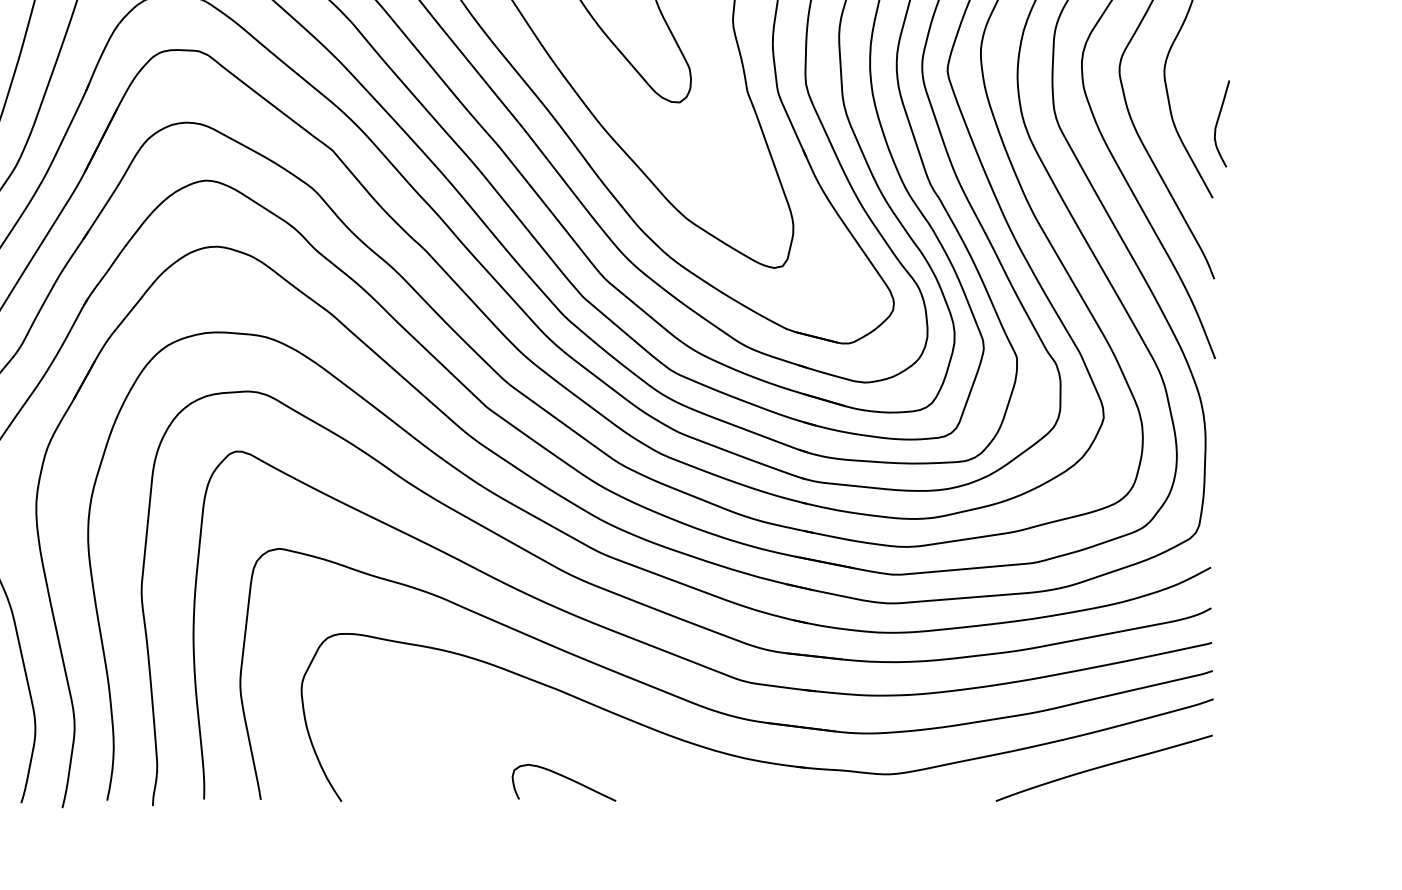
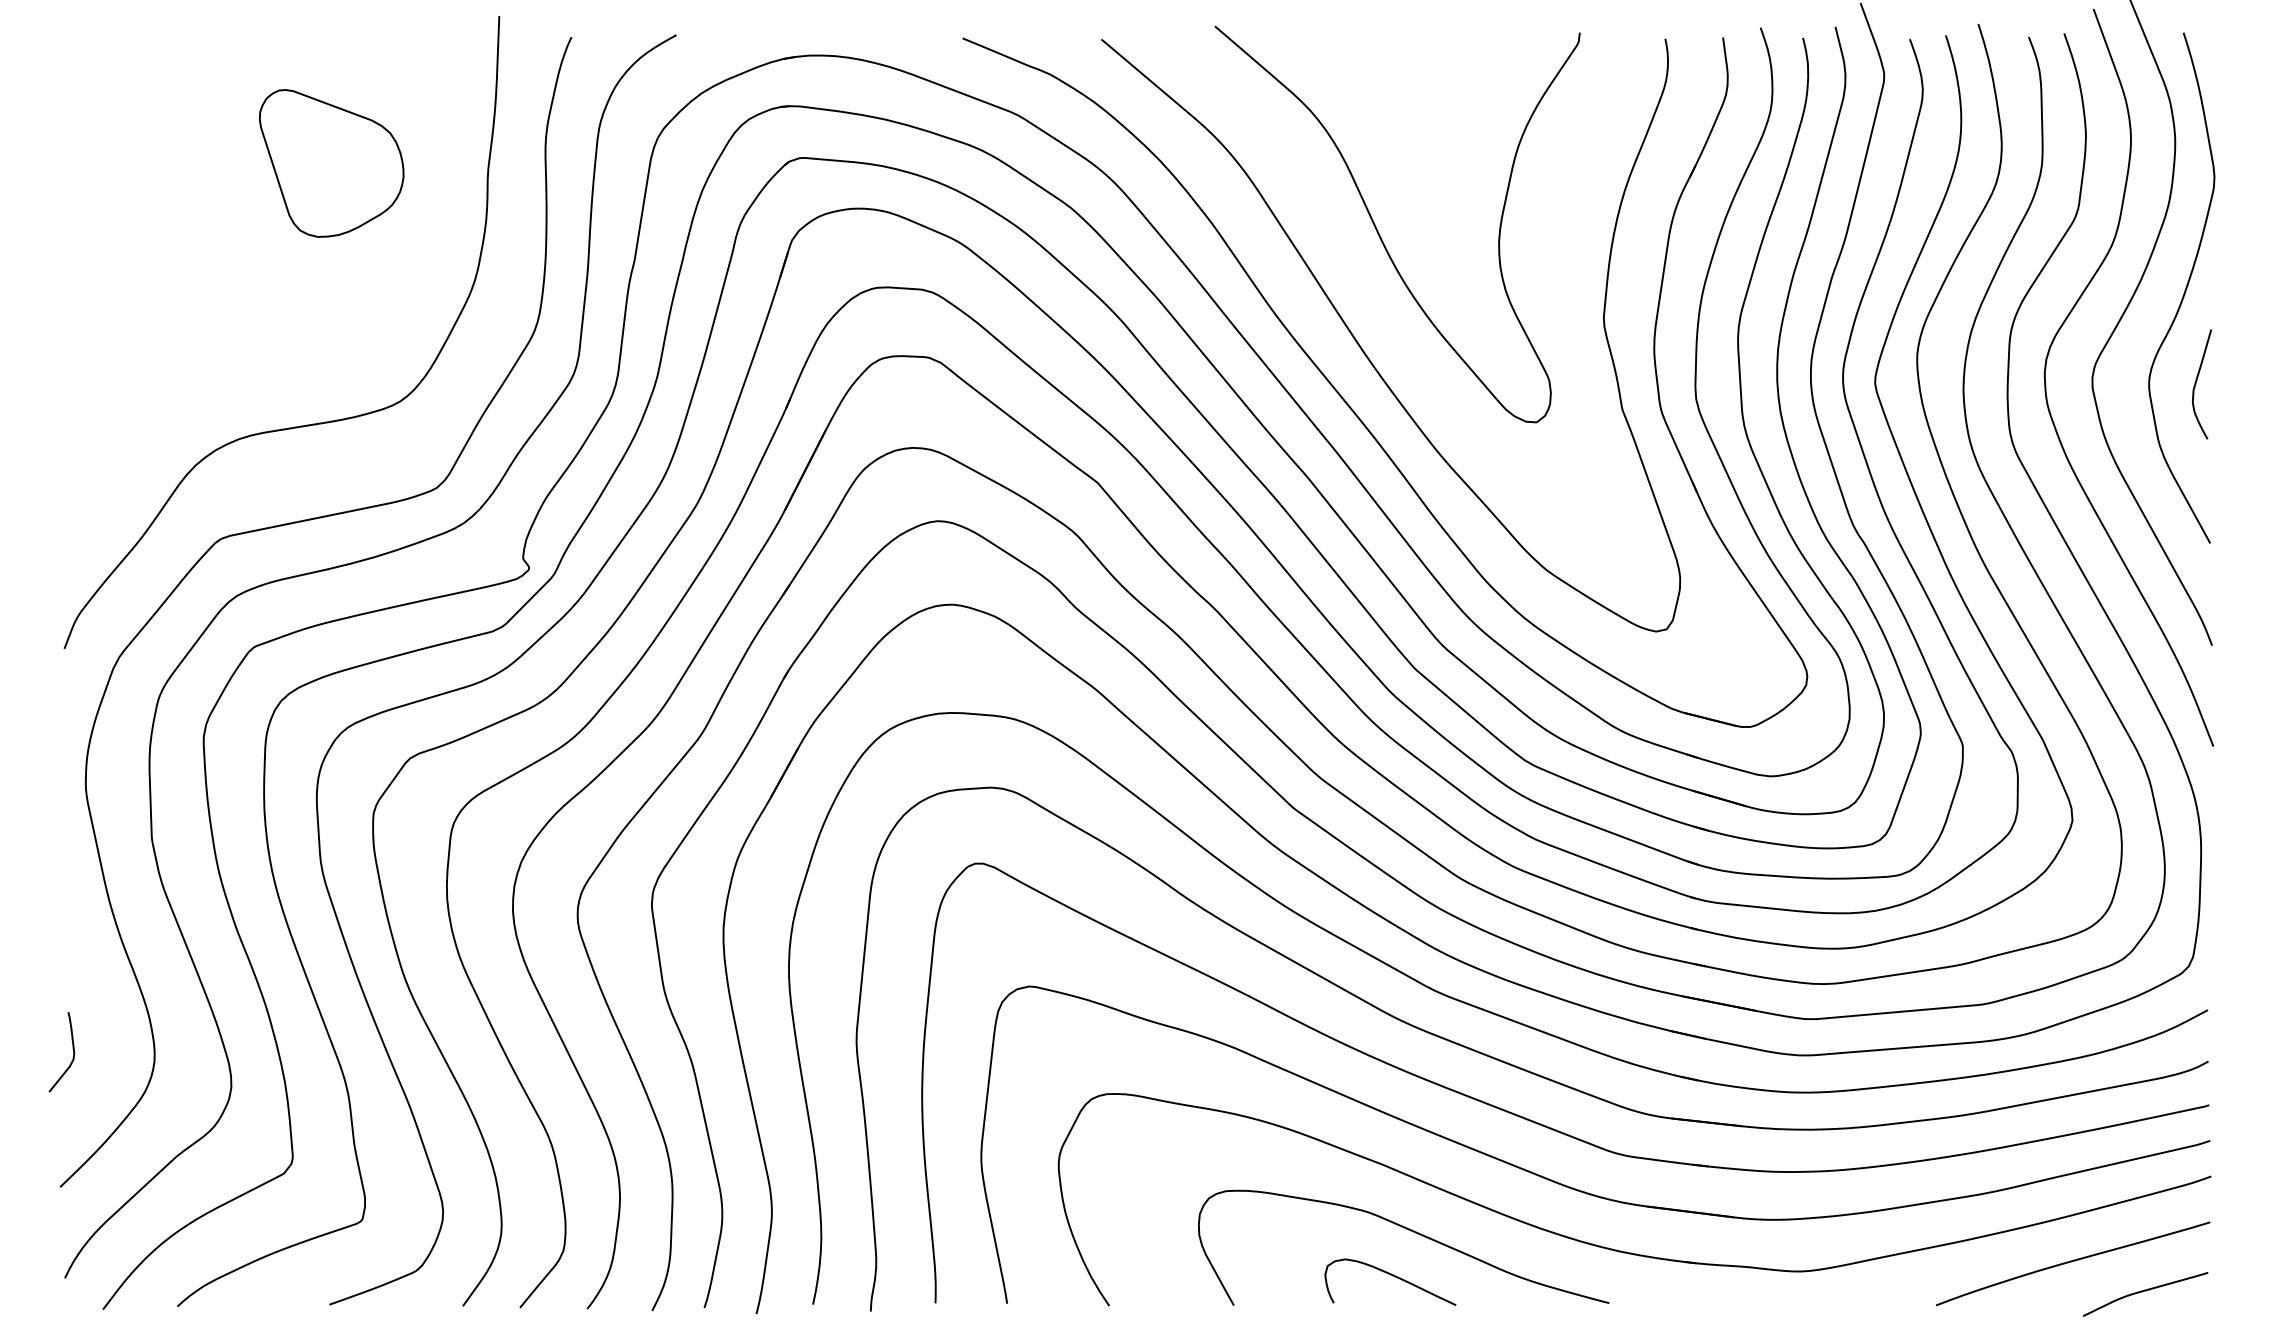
curve: (1217, 123) -> (2196, 384), moved
curve: (579, 742) -> (1410, 1231), added
curve: (1161, 790) -> (2145, 1291), added

